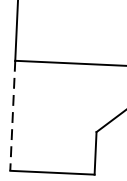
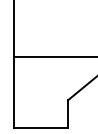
line: (12, 116) -> (13, 92), dashed -> solid

